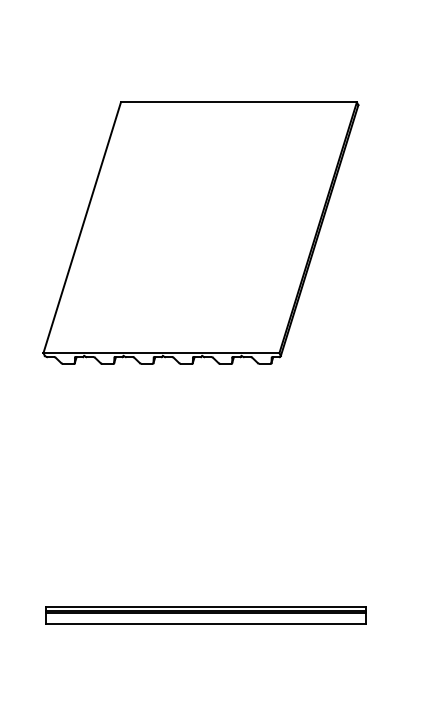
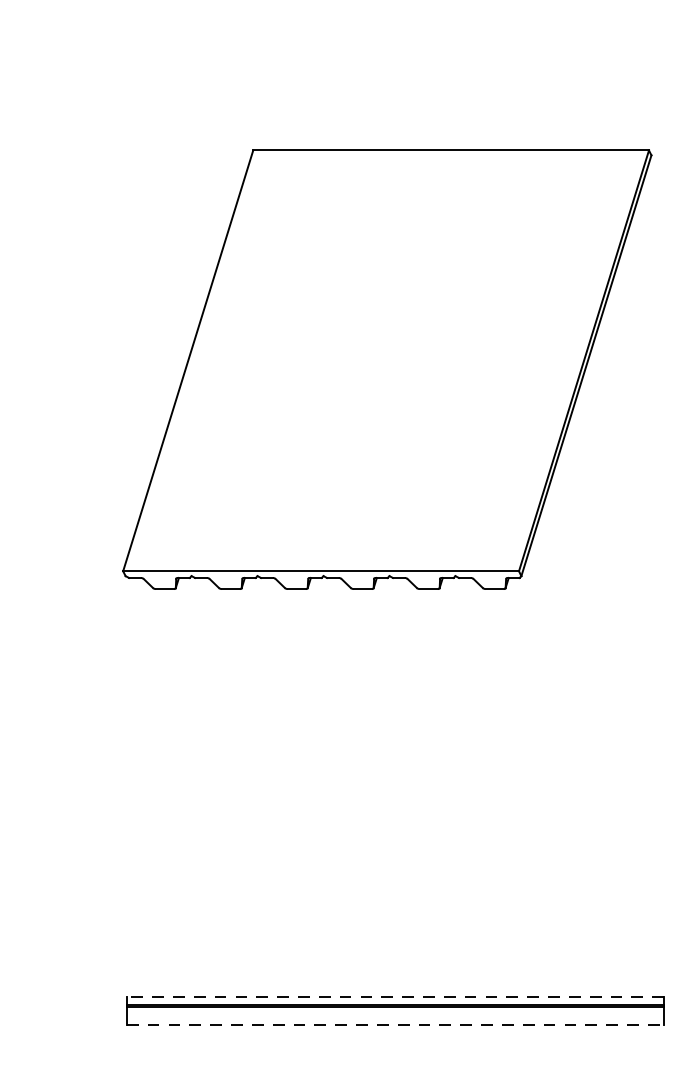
line: (205, 606) -> (395, 996), solid -> dashed
line: (206, 623) -> (396, 1024), solid -> dashed

